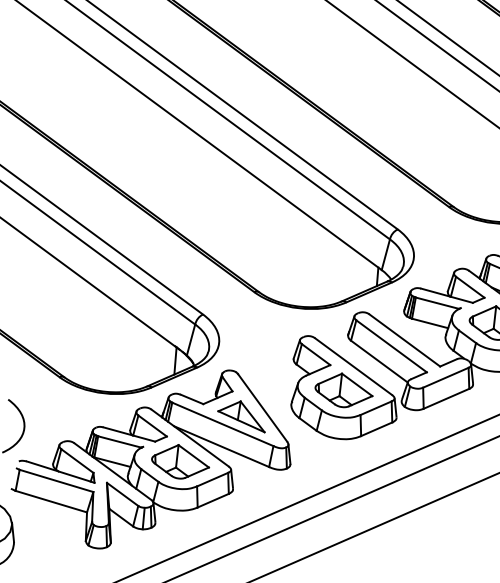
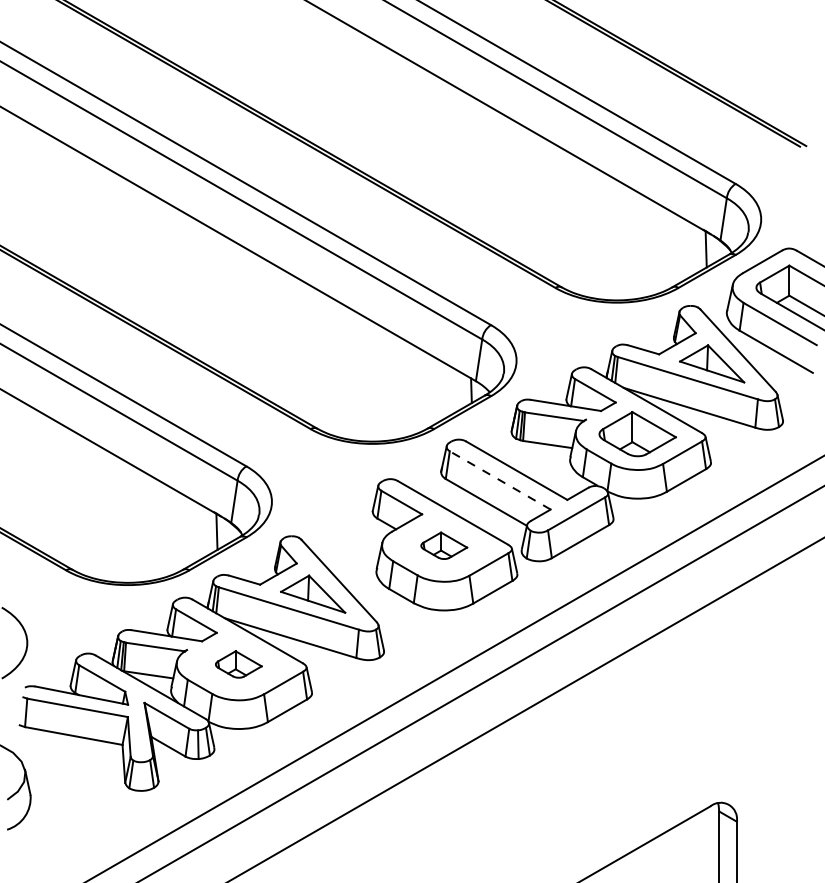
line: (391, 346) -> (499, 480), solid -> dashed
part: (344, 390) -> (444, 545), size x0.6
part: (180, 462) -> (238, 664), size x0.6

